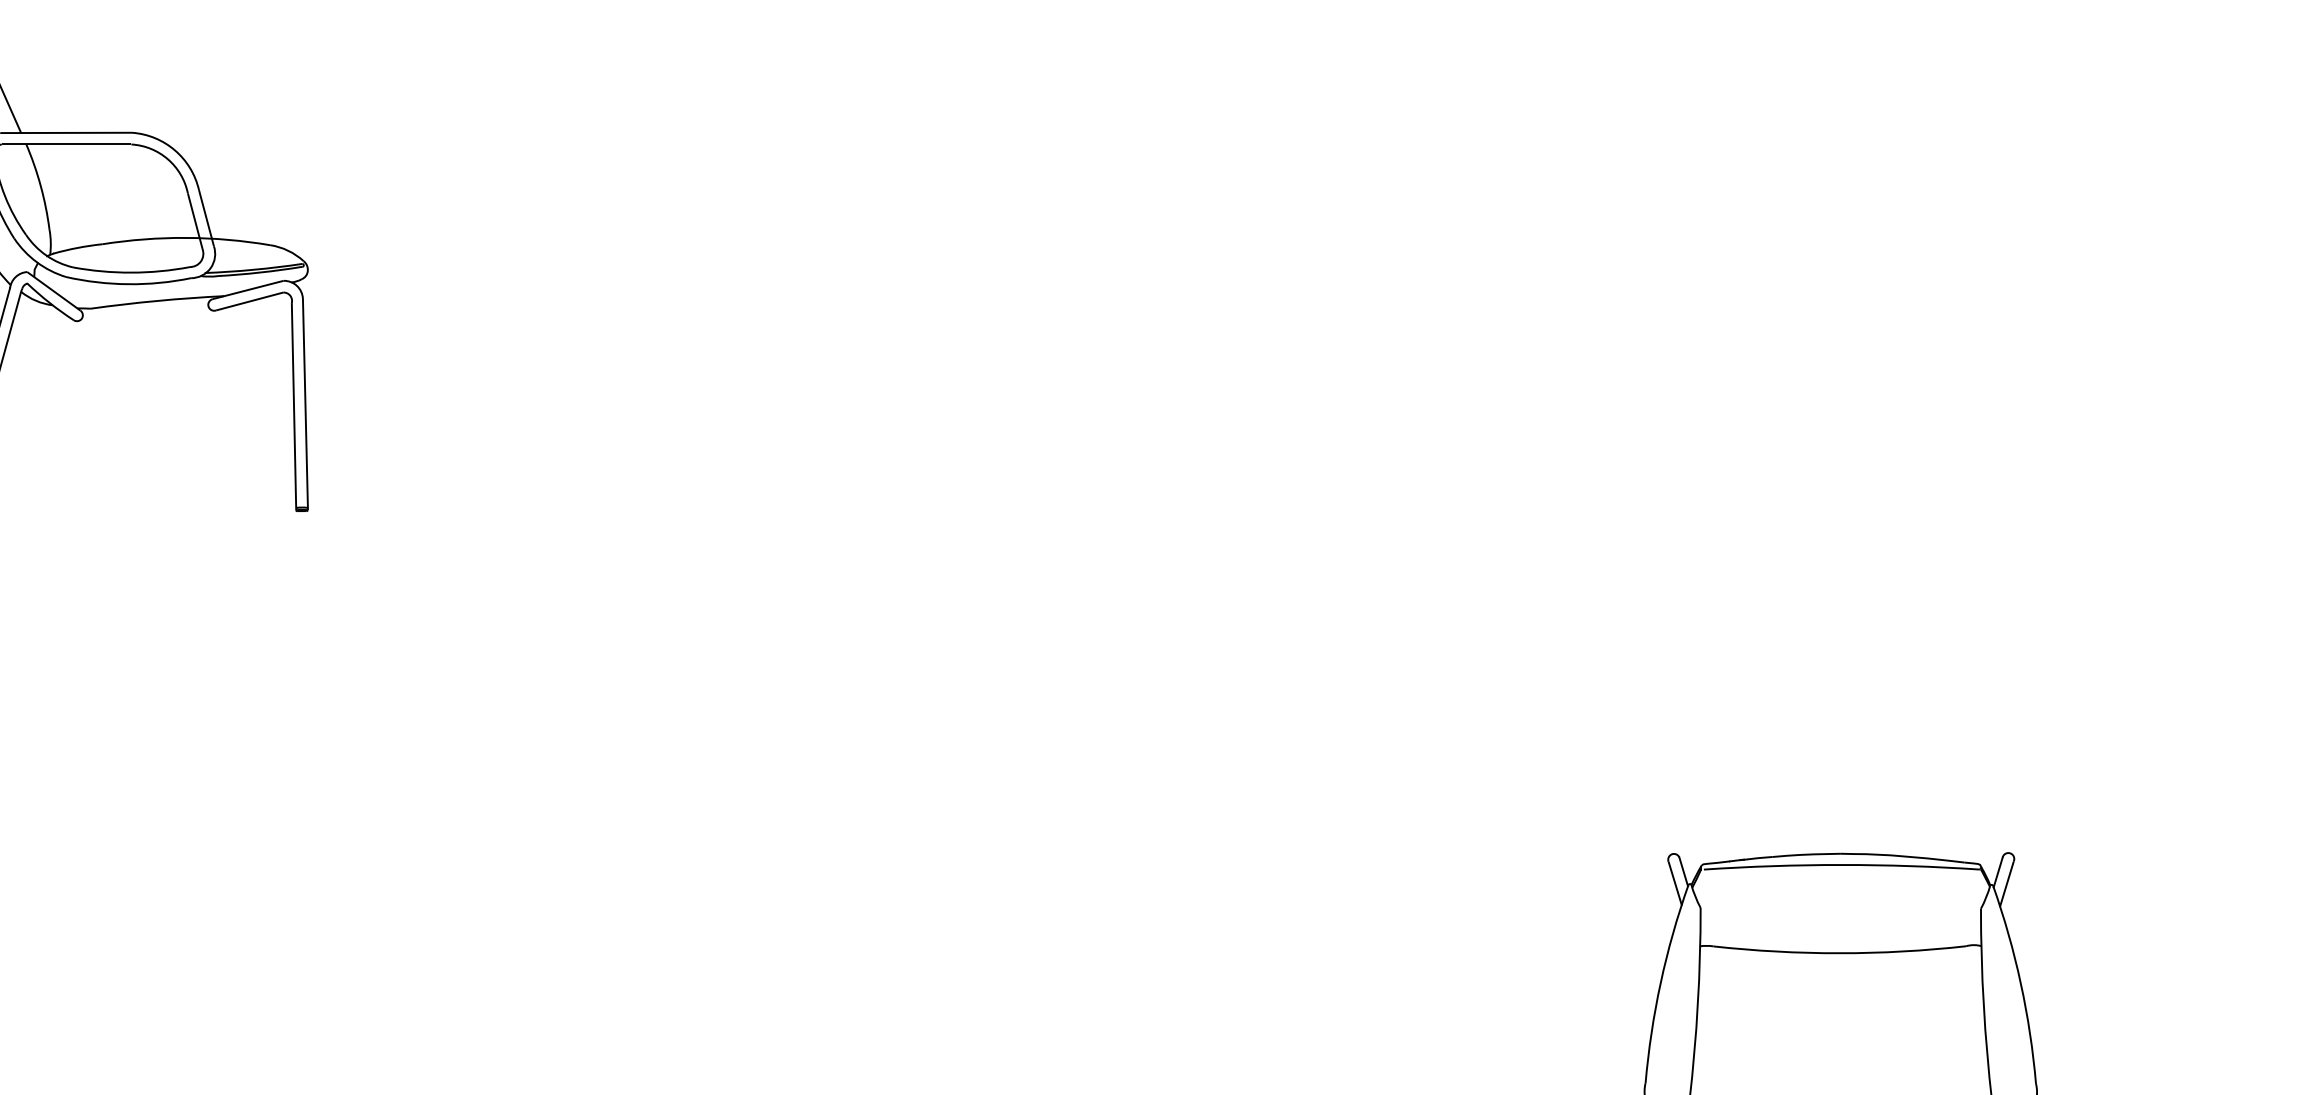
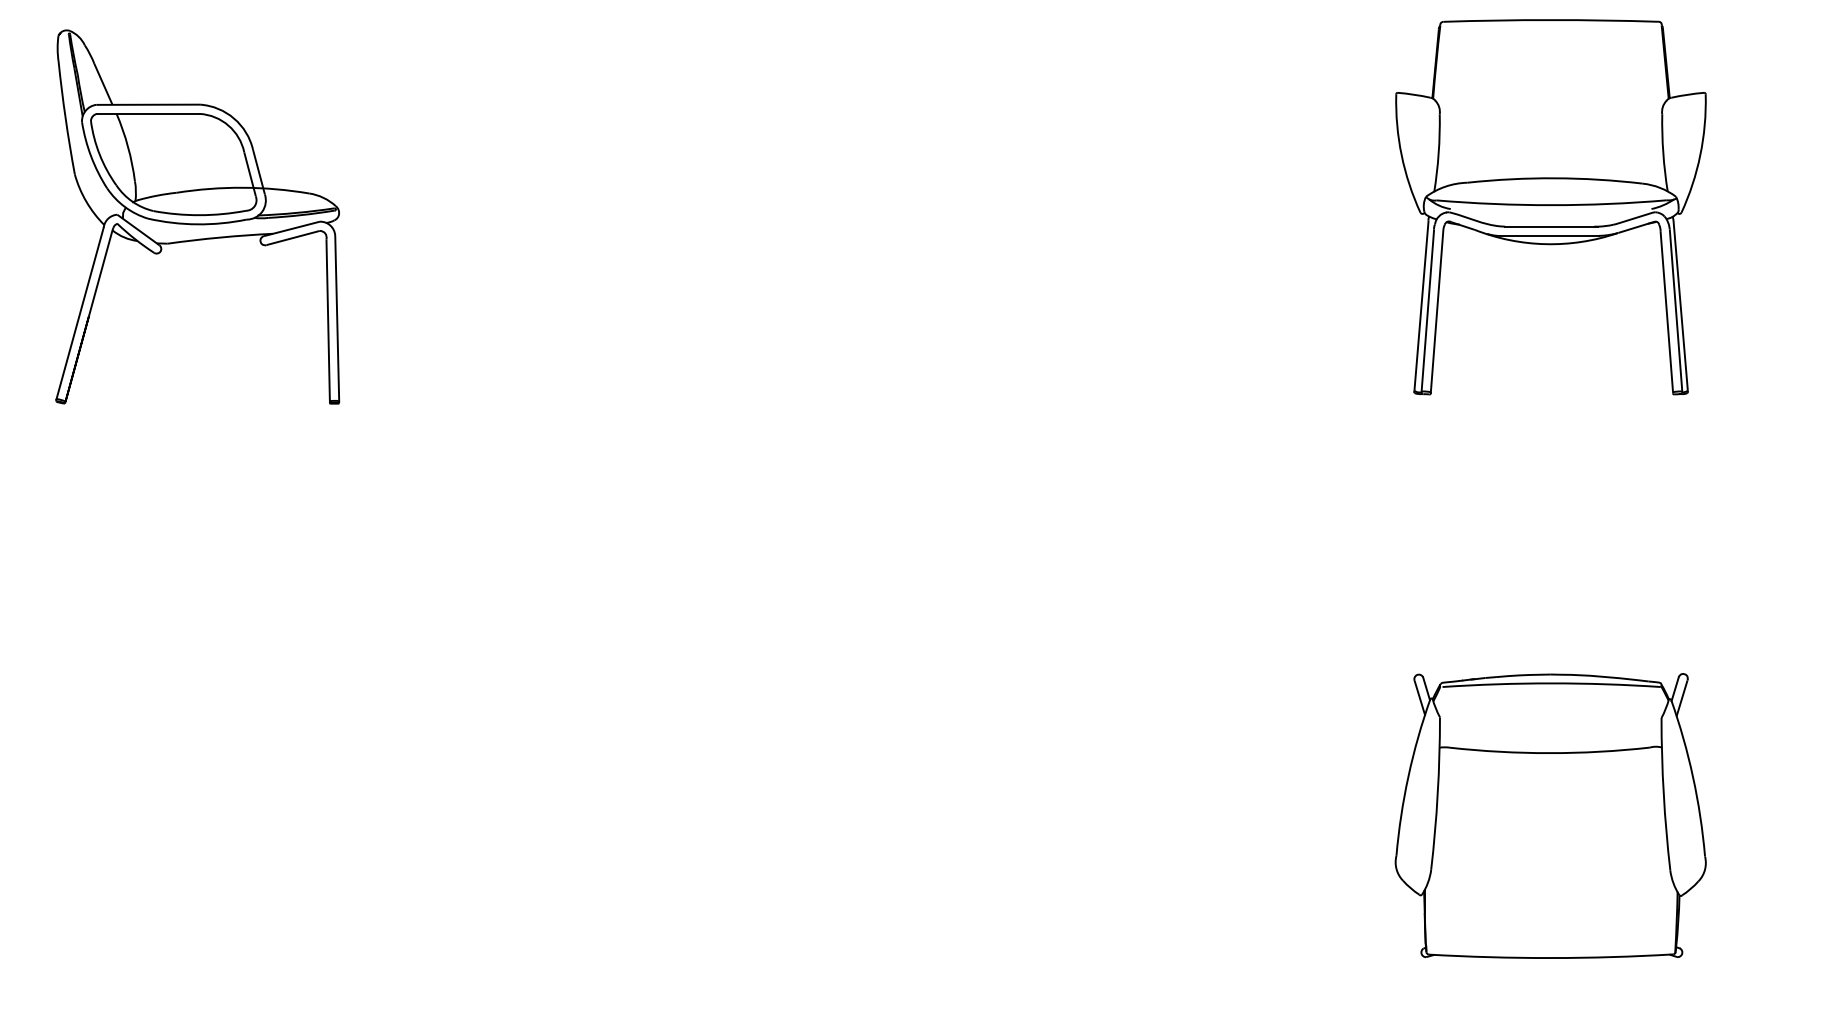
part: (1840, 262) -> (1550, 207), added

